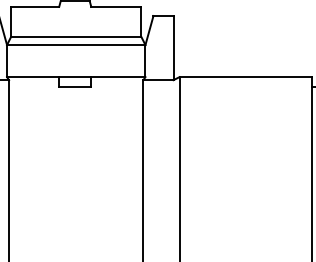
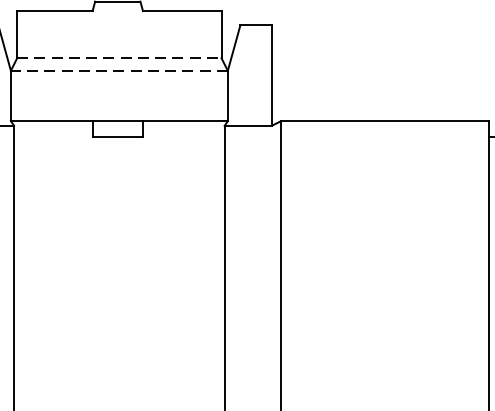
line: (76, 37) -> (119, 58), solid -> dashed
line: (75, 45) -> (118, 71), solid -> dashed

